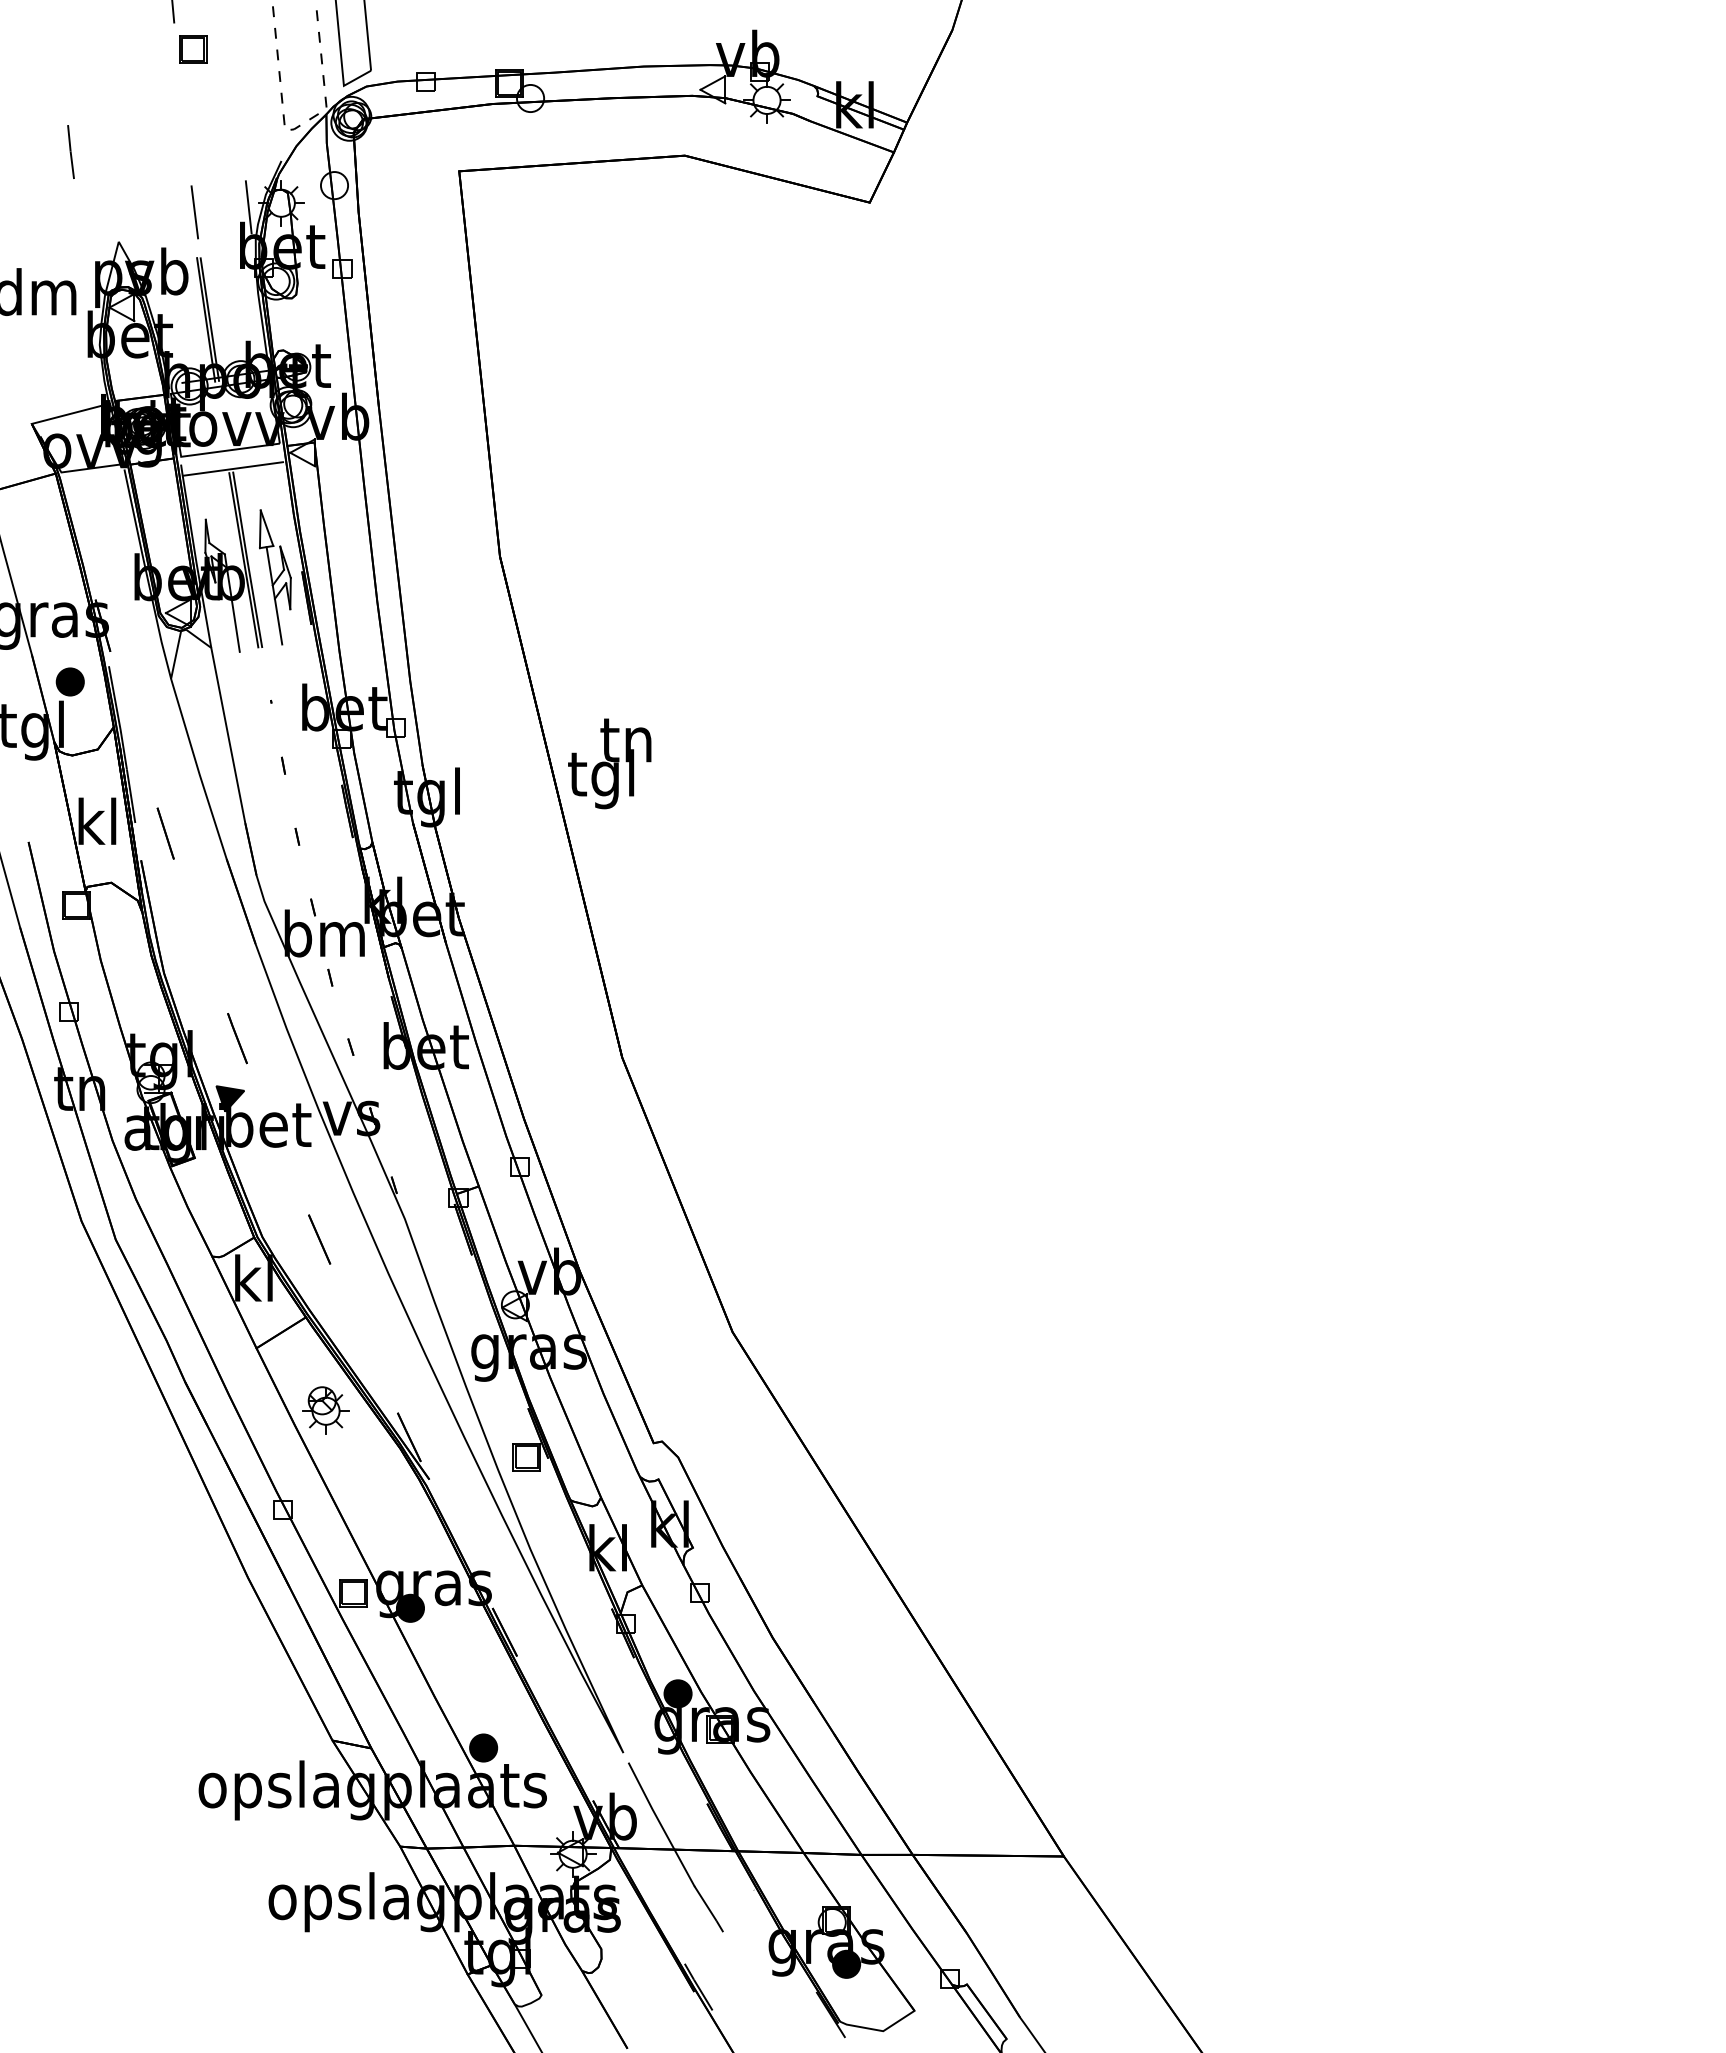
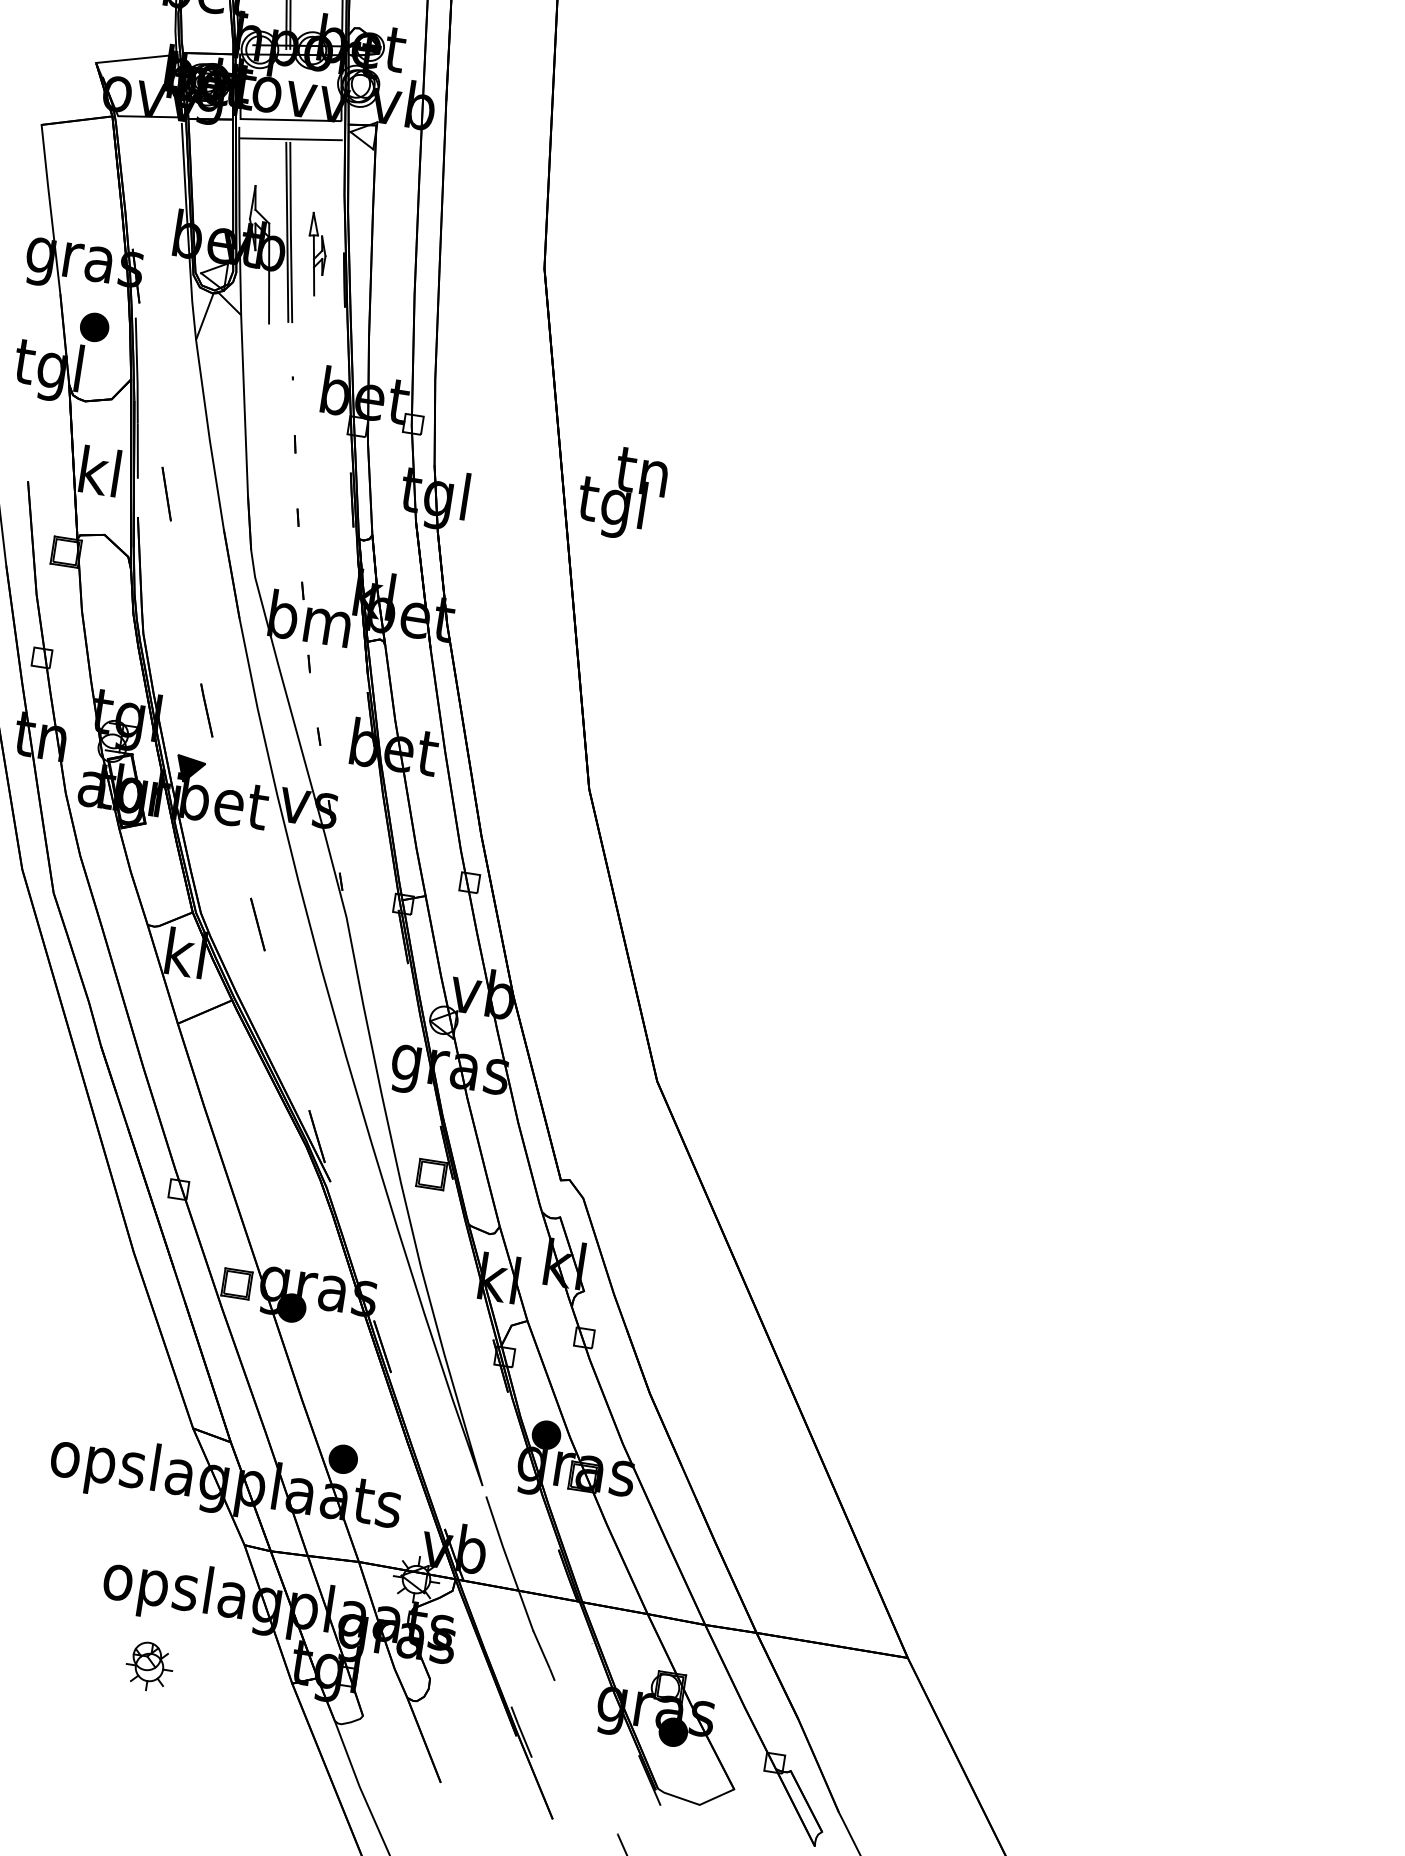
part: (275, 577) -> (316, 254), size x0.6
part: (325, 1410) -> (149, 1666), moved

